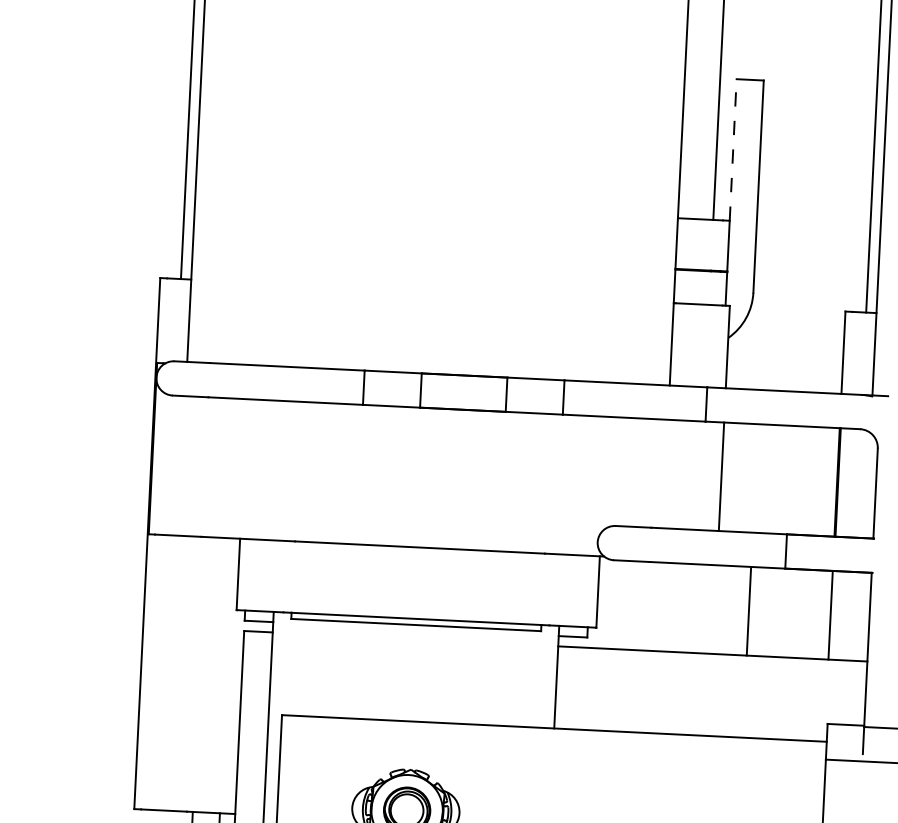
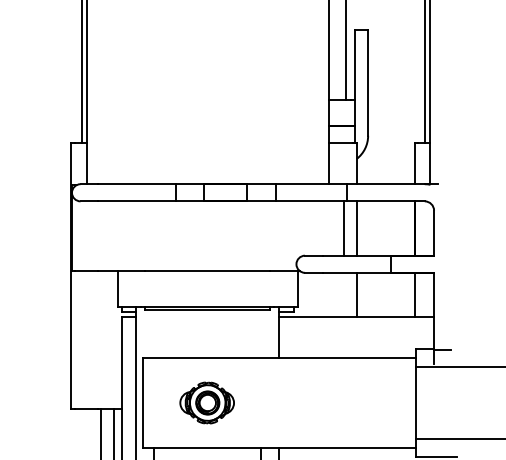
line: (733, 148) -> (354, 64), dashed -> solid
line: (695, 475) -> (343, 228), added
line: (748, 610) -> (356, 294), moved

